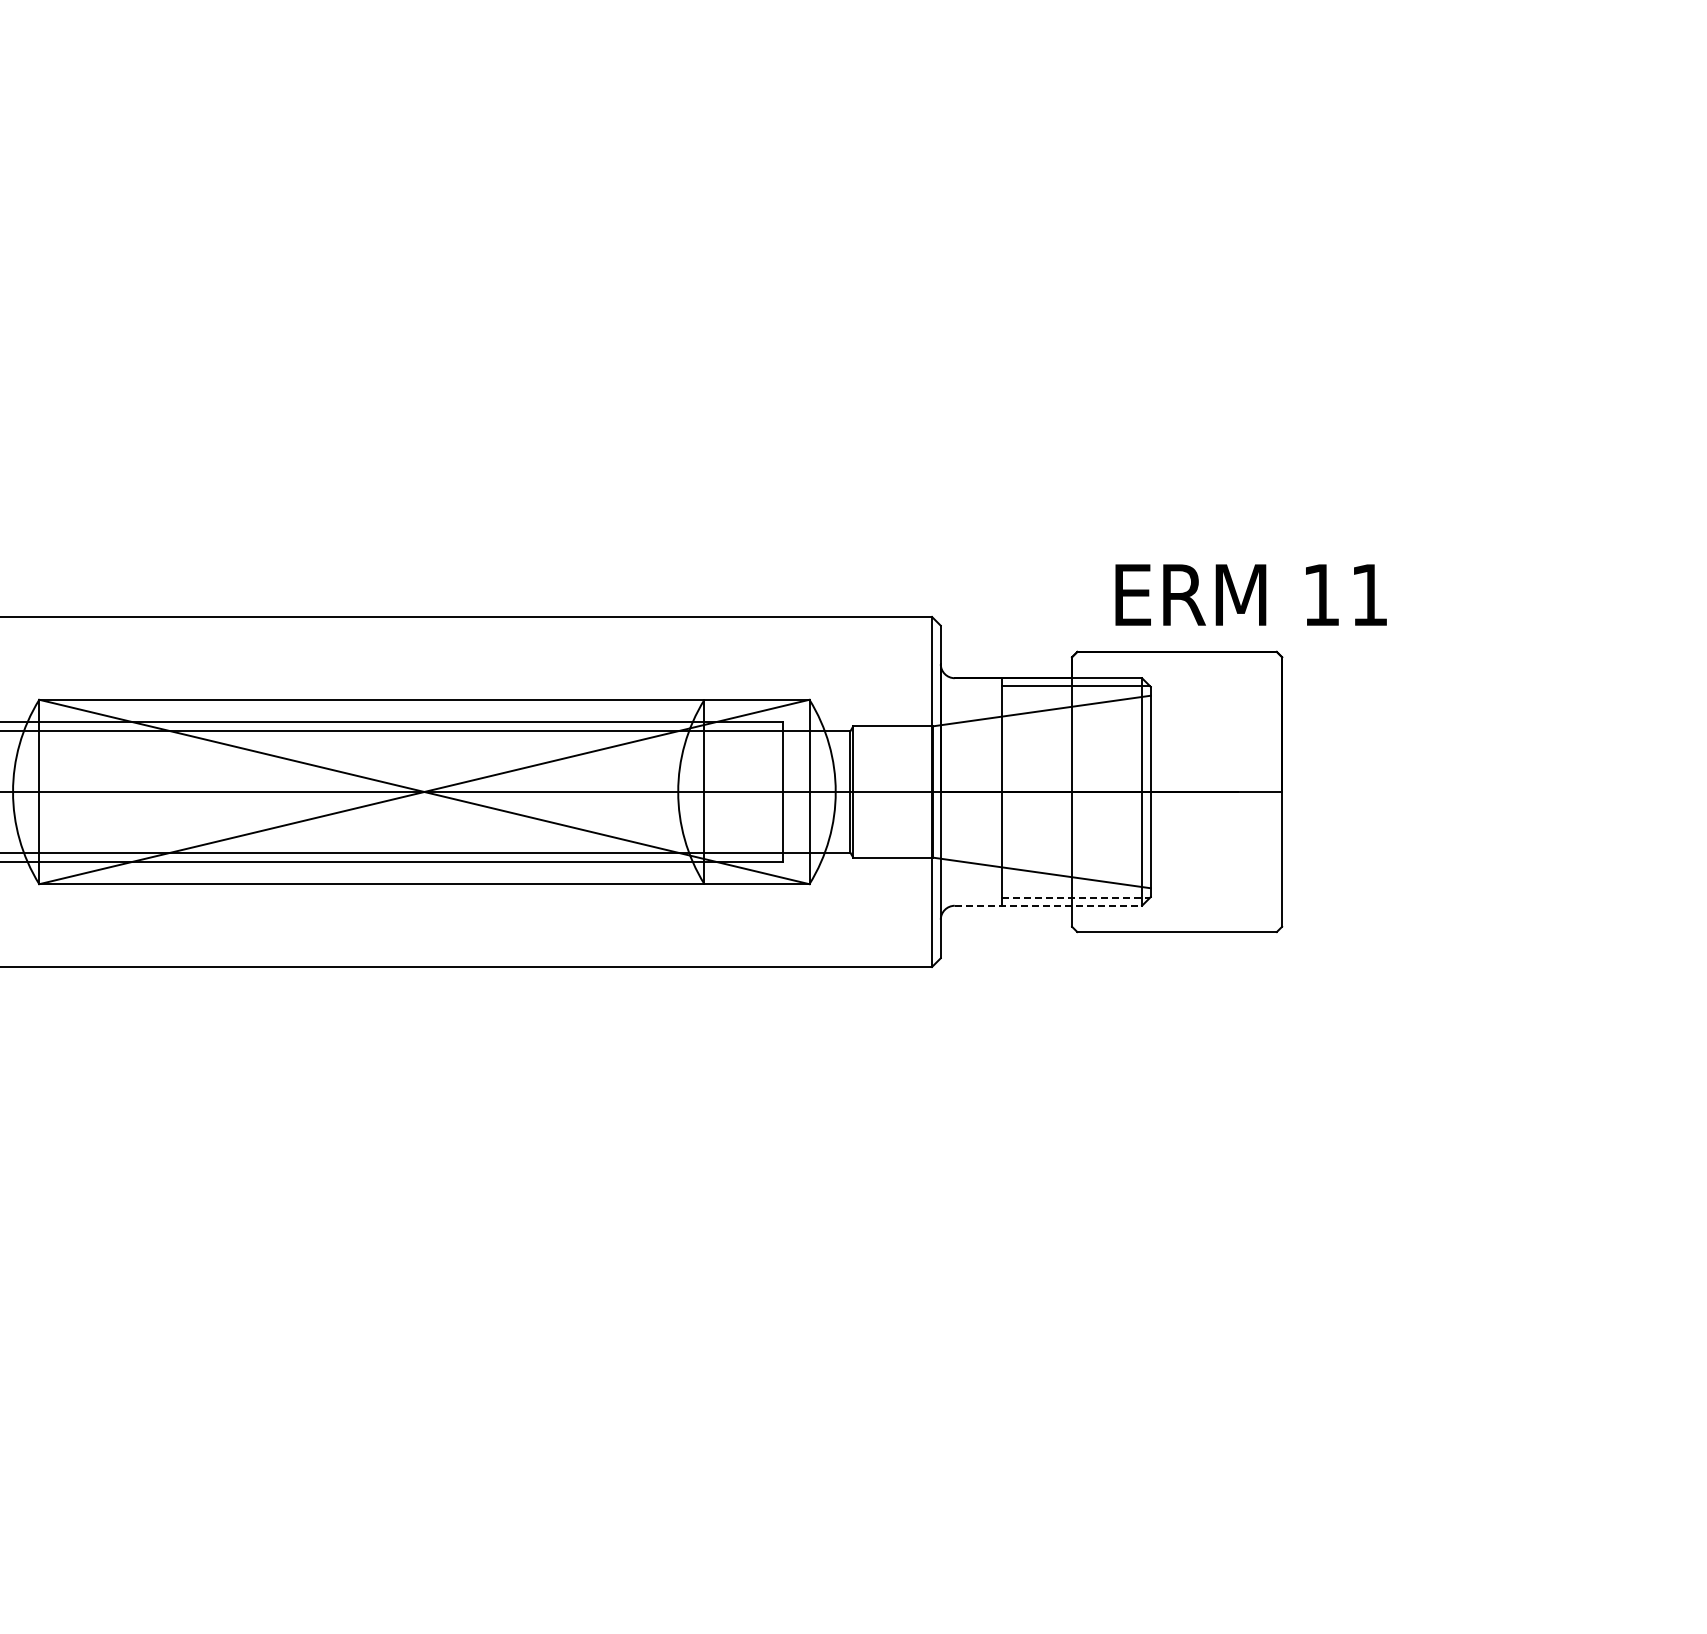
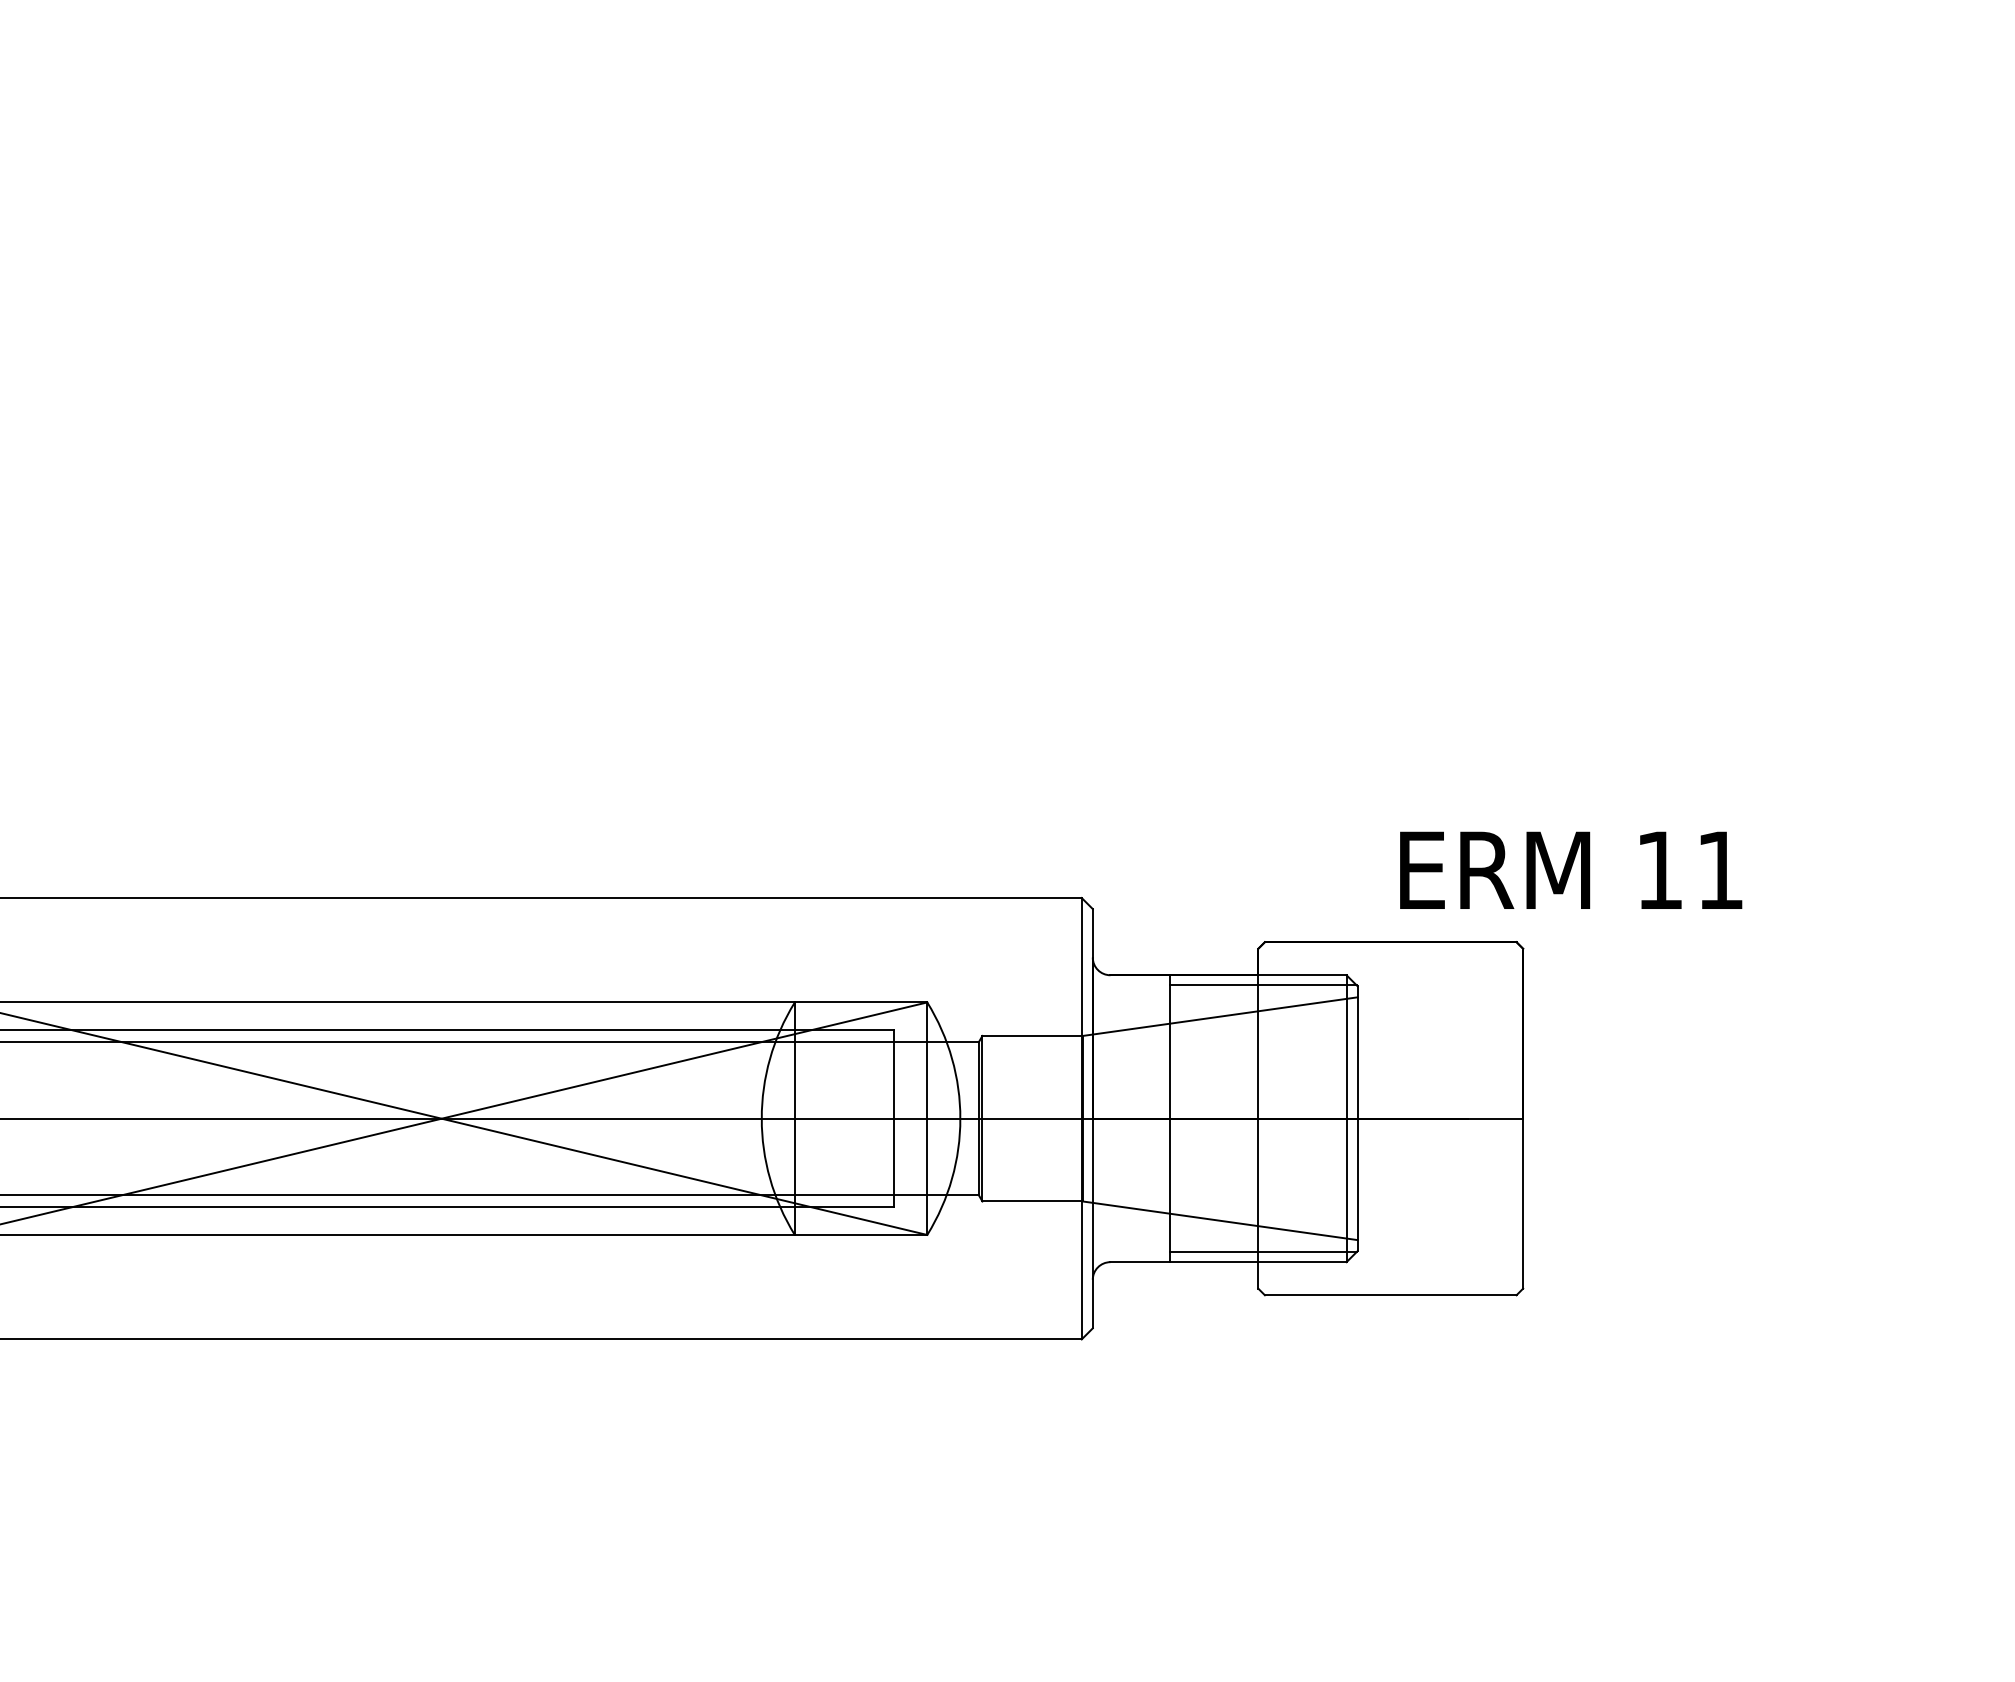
text: (1250, 594) -> (1570, 869), moved
line: (1076, 897) -> (1263, 1251), dashed -> solid
line: (1048, 905) -> (1228, 1261), dashed -> solid

